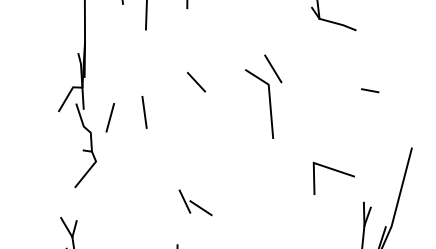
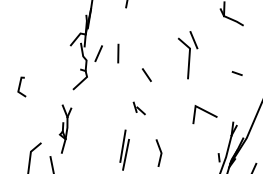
line: (195, 81) -> (146, 74), moved
line: (368, 90) -> (236, 73), moved
line: (332, 171) -> (205, 112), moved
part: (196, 202) -> (139, 108), size x0.7

